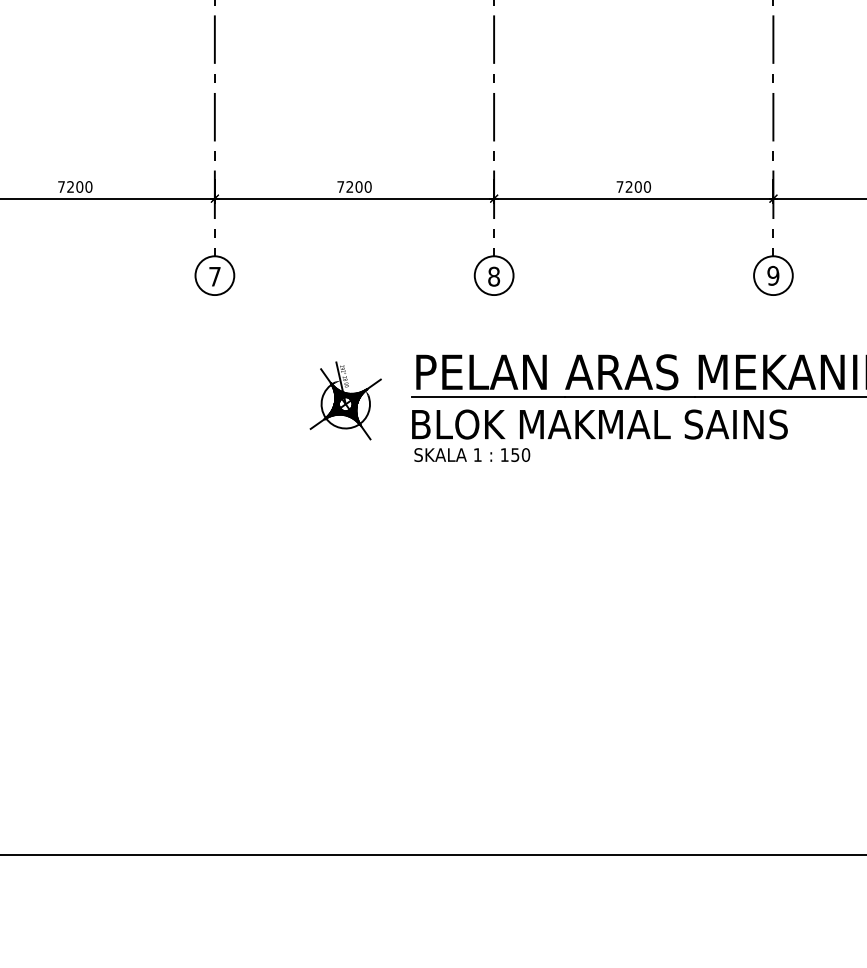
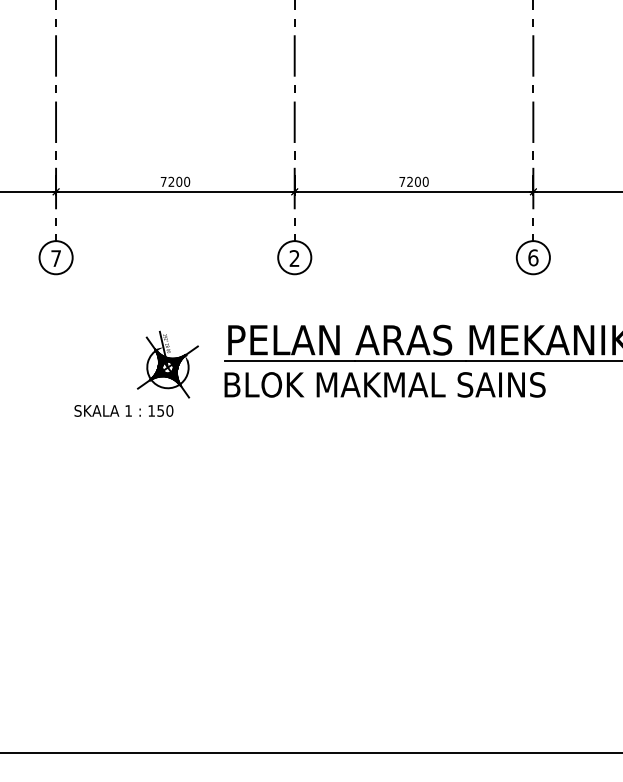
text: (773, 275) -> (533, 257), 9 -> 6
text: (494, 276) -> (295, 258), 8 -> 2
text: (472, 454) -> (124, 410), moved

